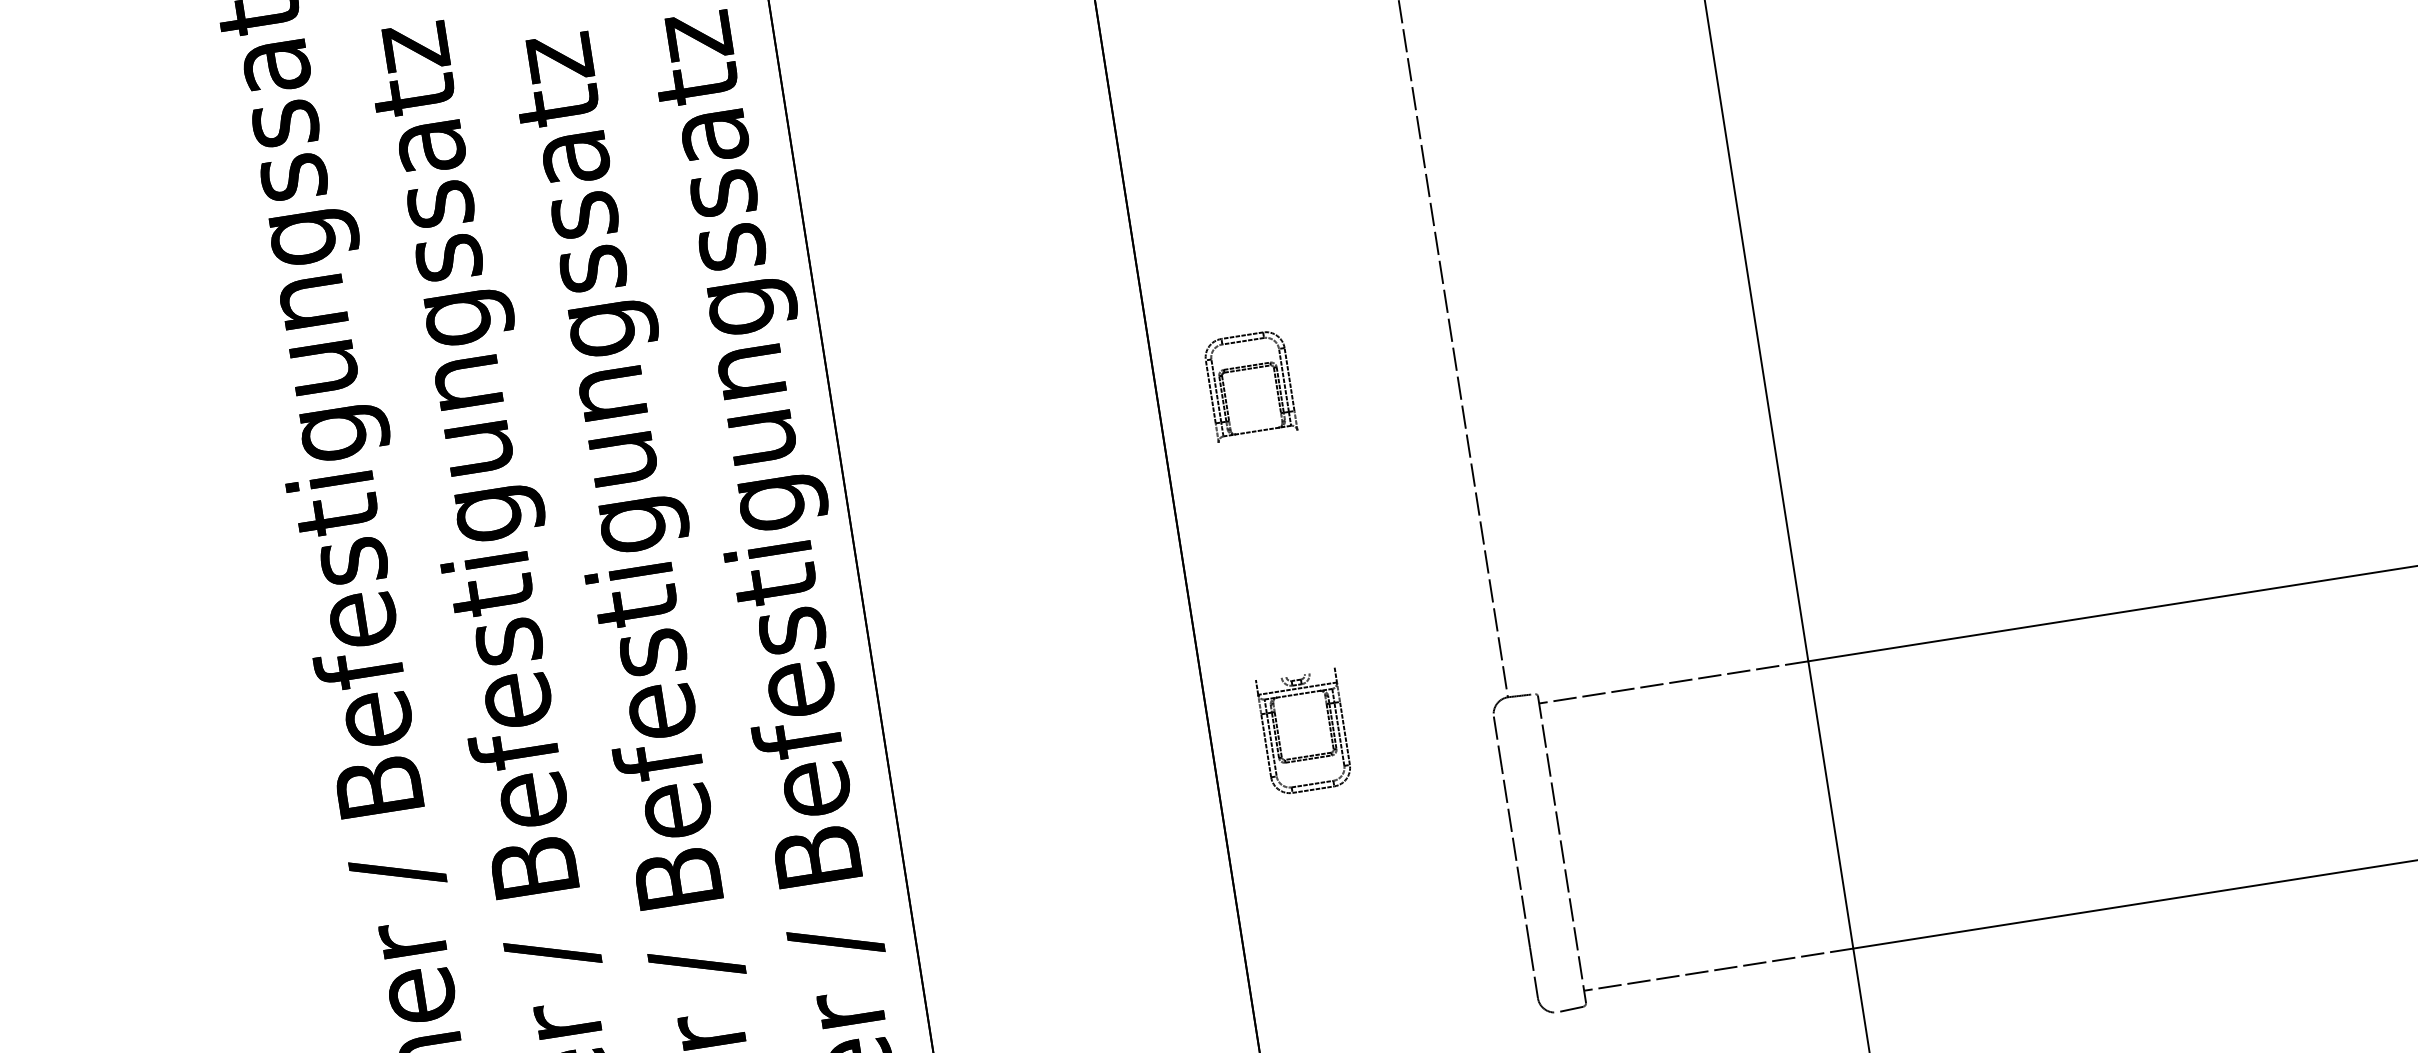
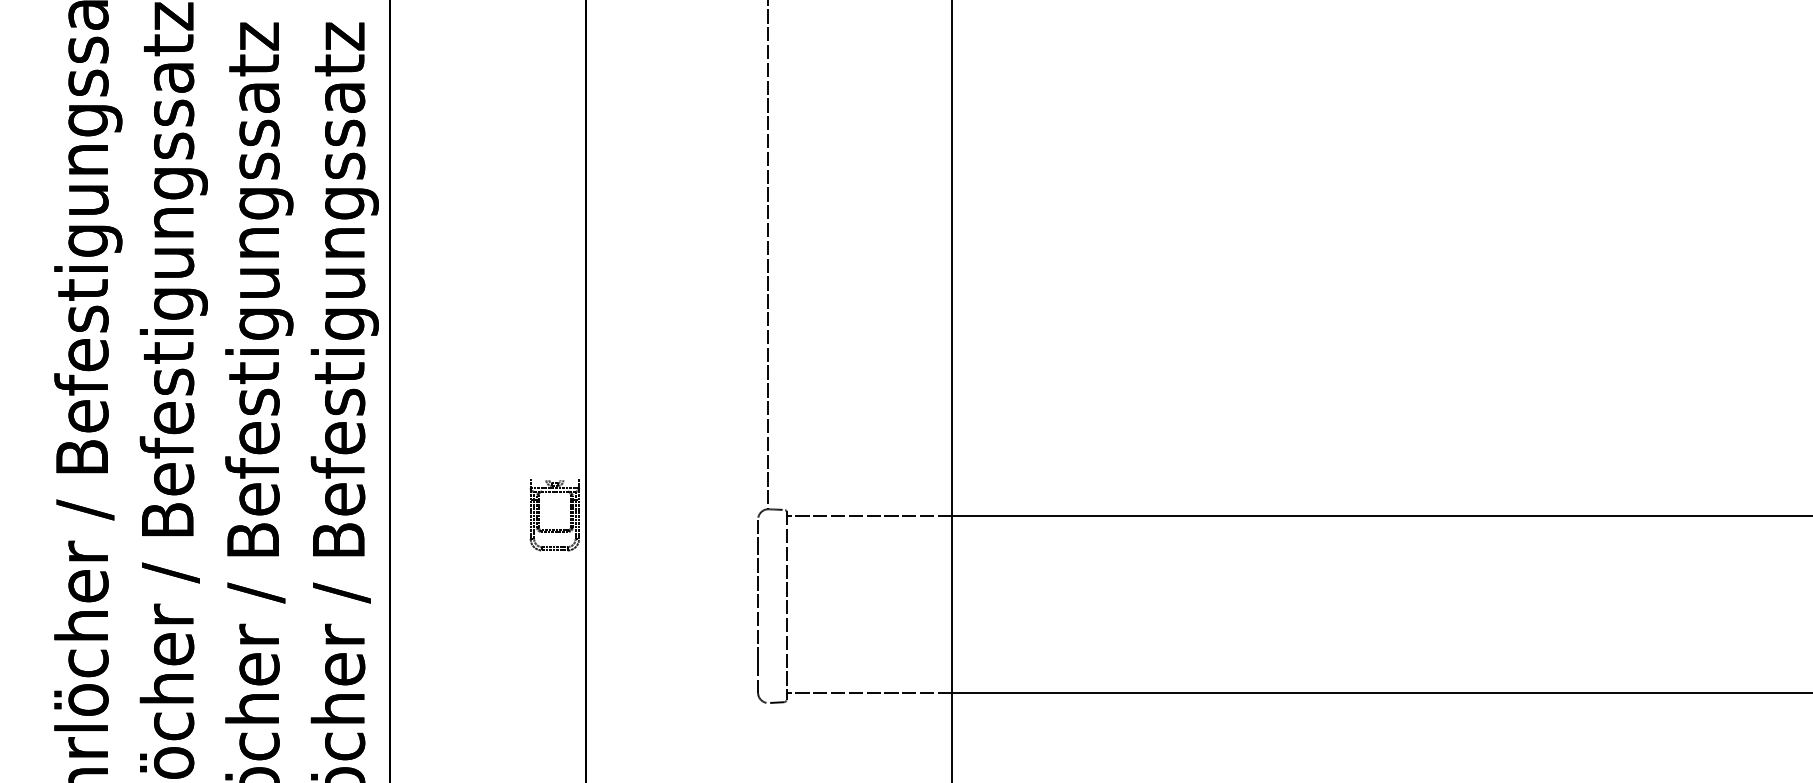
part: (1245, 370) -> (641, 288), removed
part: (1307, 755) -> (554, 529), moved

